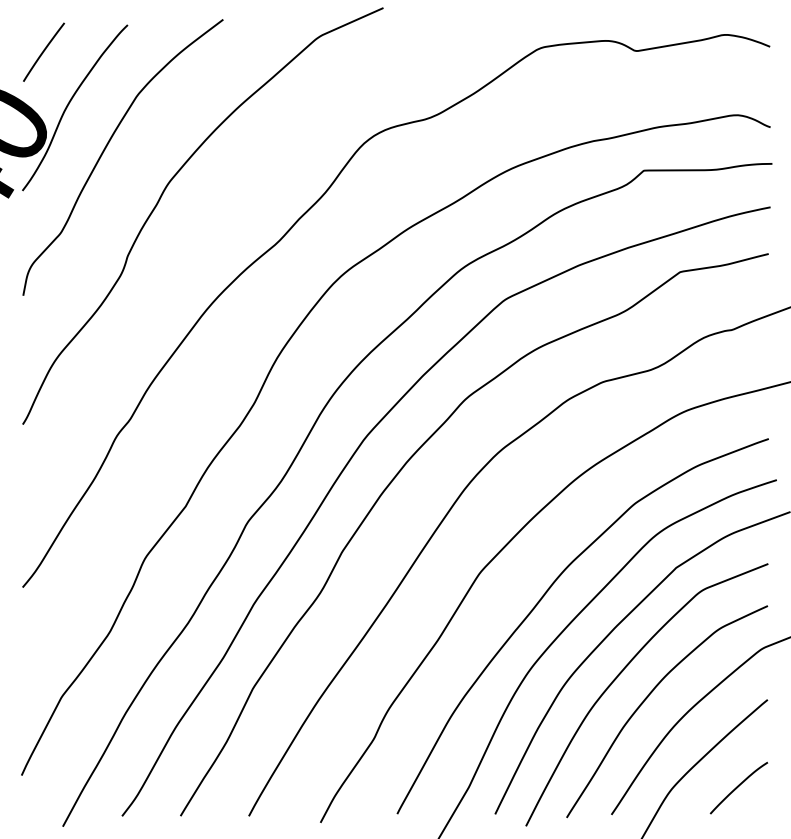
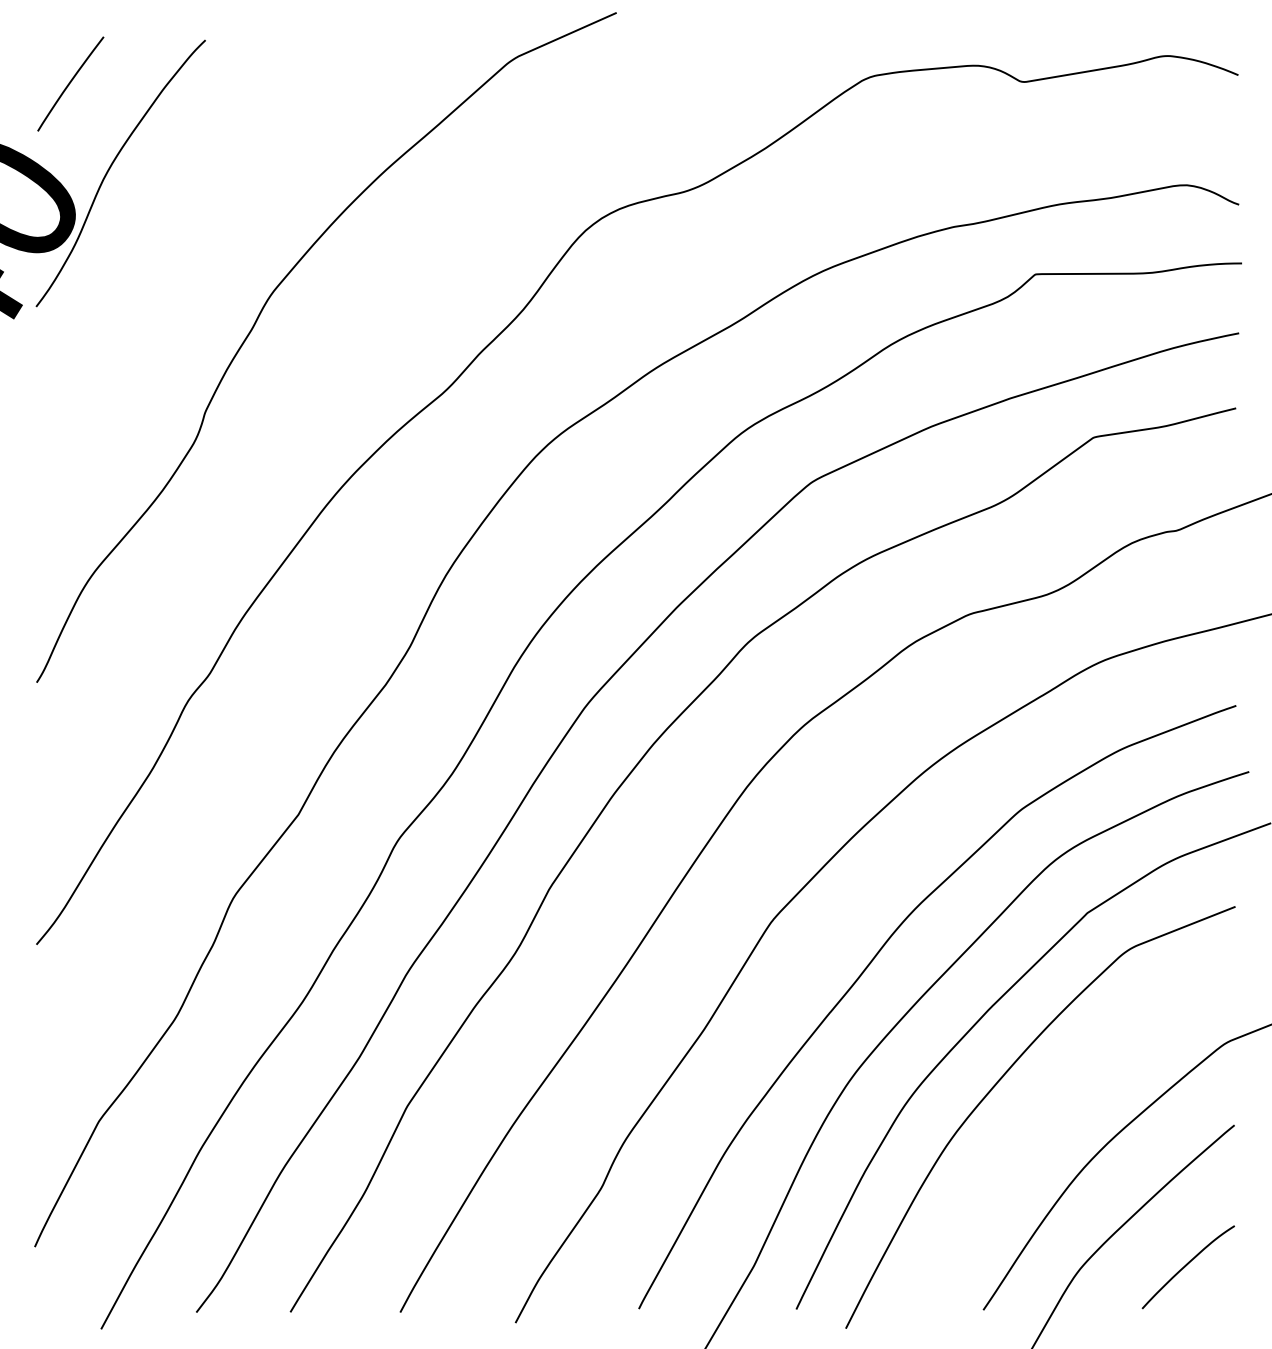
curve: (106, 148) -> (171, 238), removed
curve: (648, 697) -> (1042, 1121), removed

